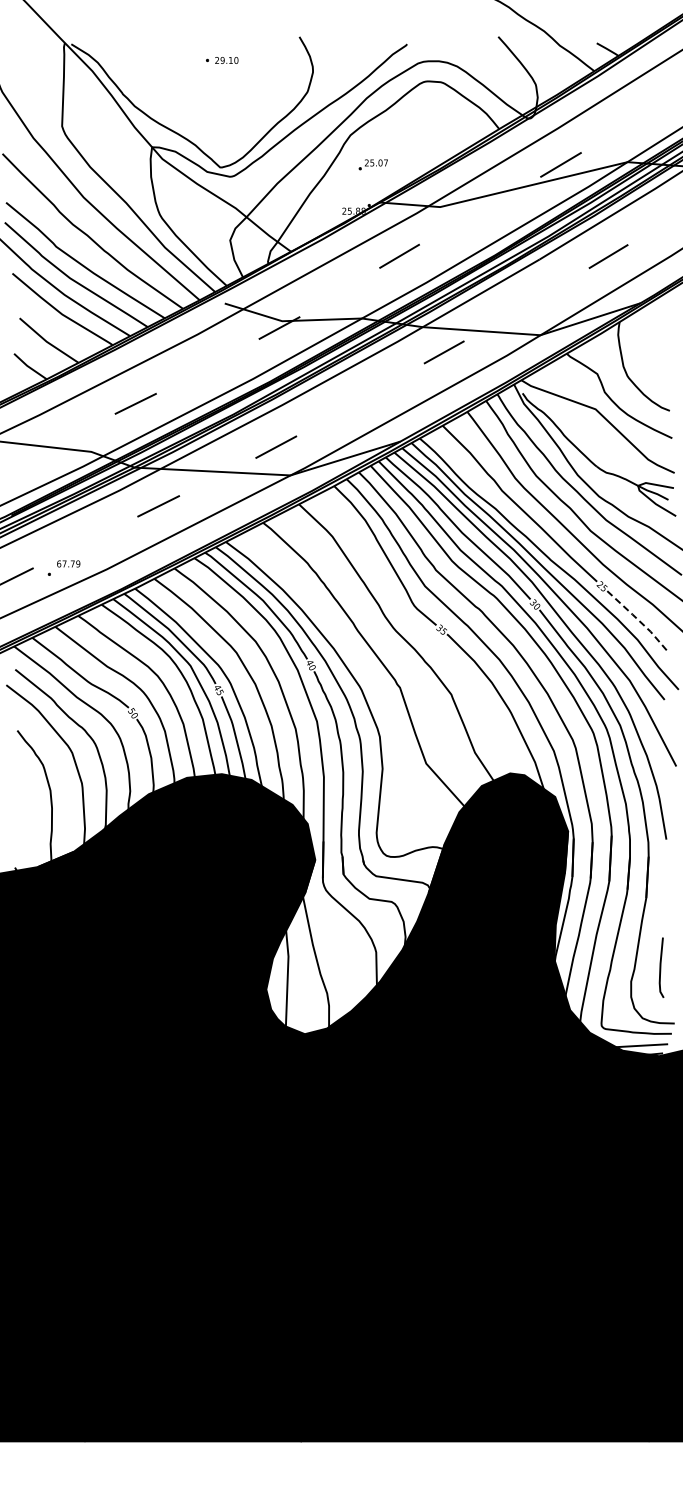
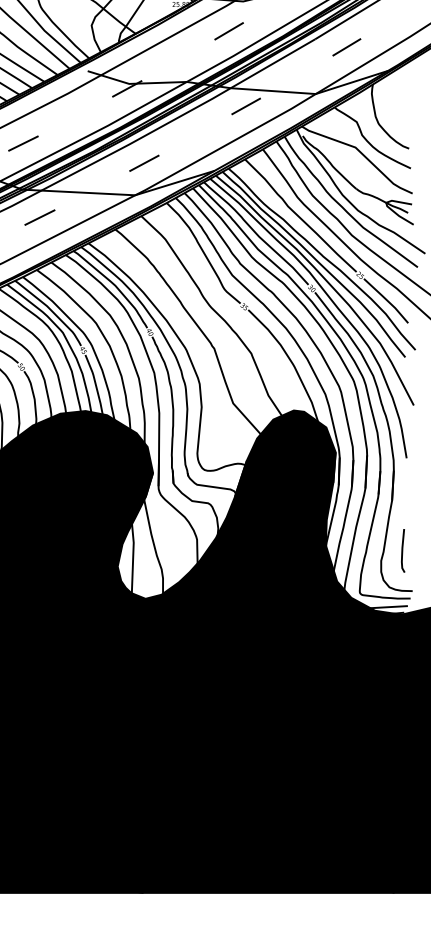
line: (399, 255) -> (229, 30), moved
line: (608, 256) -> (346, 47), moved
line: (276, 446) -> (144, 162), moved
line: (639, 620) -> (387, 300), dashed -> solid

